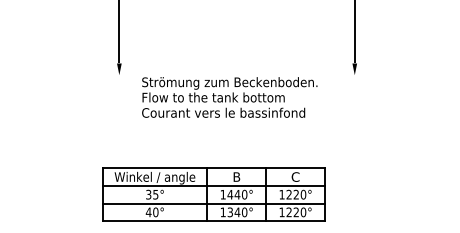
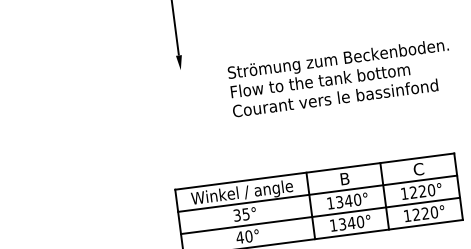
text: (229, 97) -> (340, 77), moved
text: (230, 194) -> (339, 201), 1440° -> 1340°

